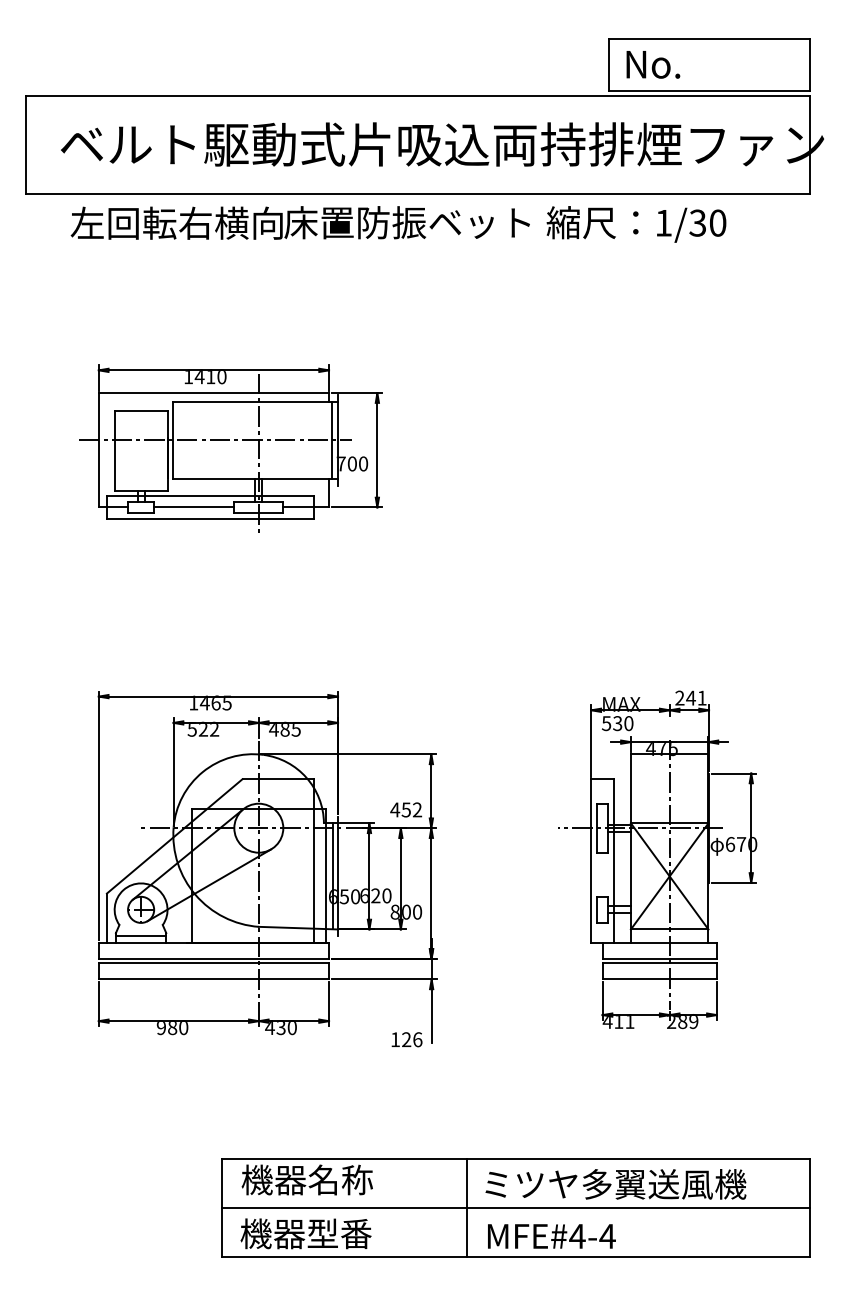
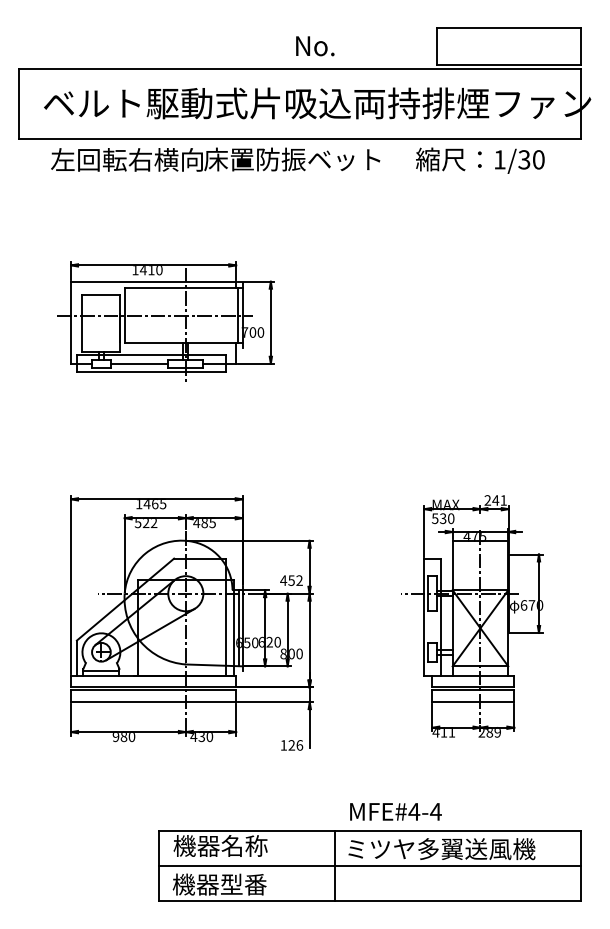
text: (653, 64) -> (315, 46), moved
text: (636, 224) -> (480, 160), moved
text: (551, 1236) -> (395, 811), moved

